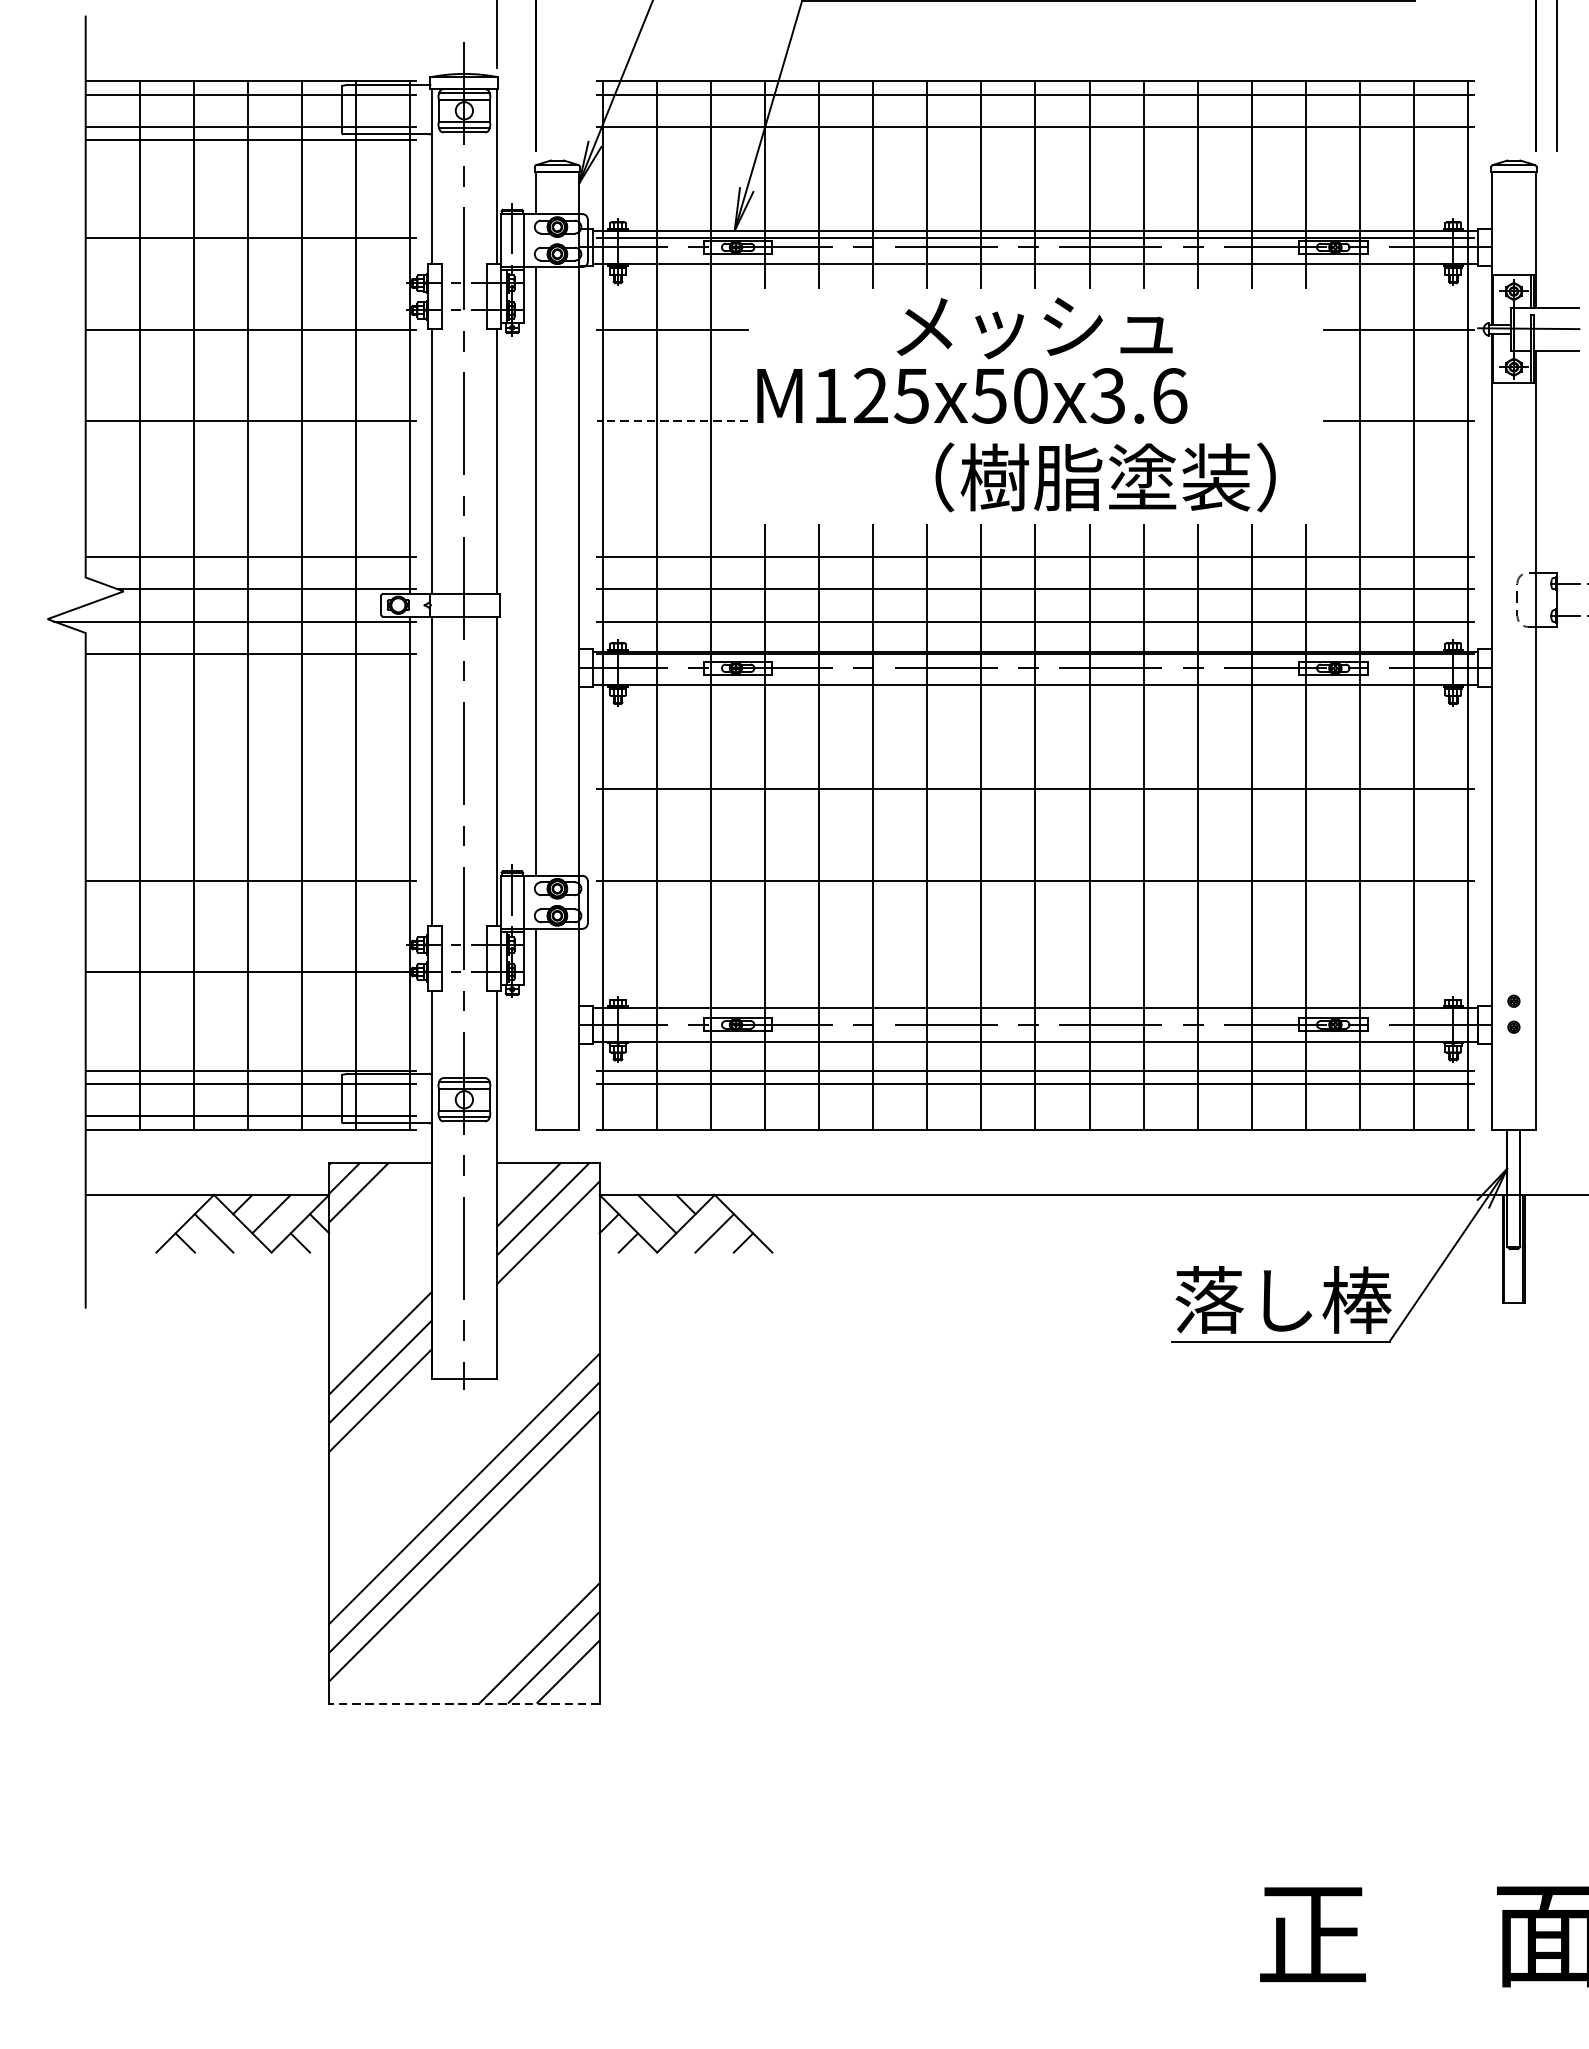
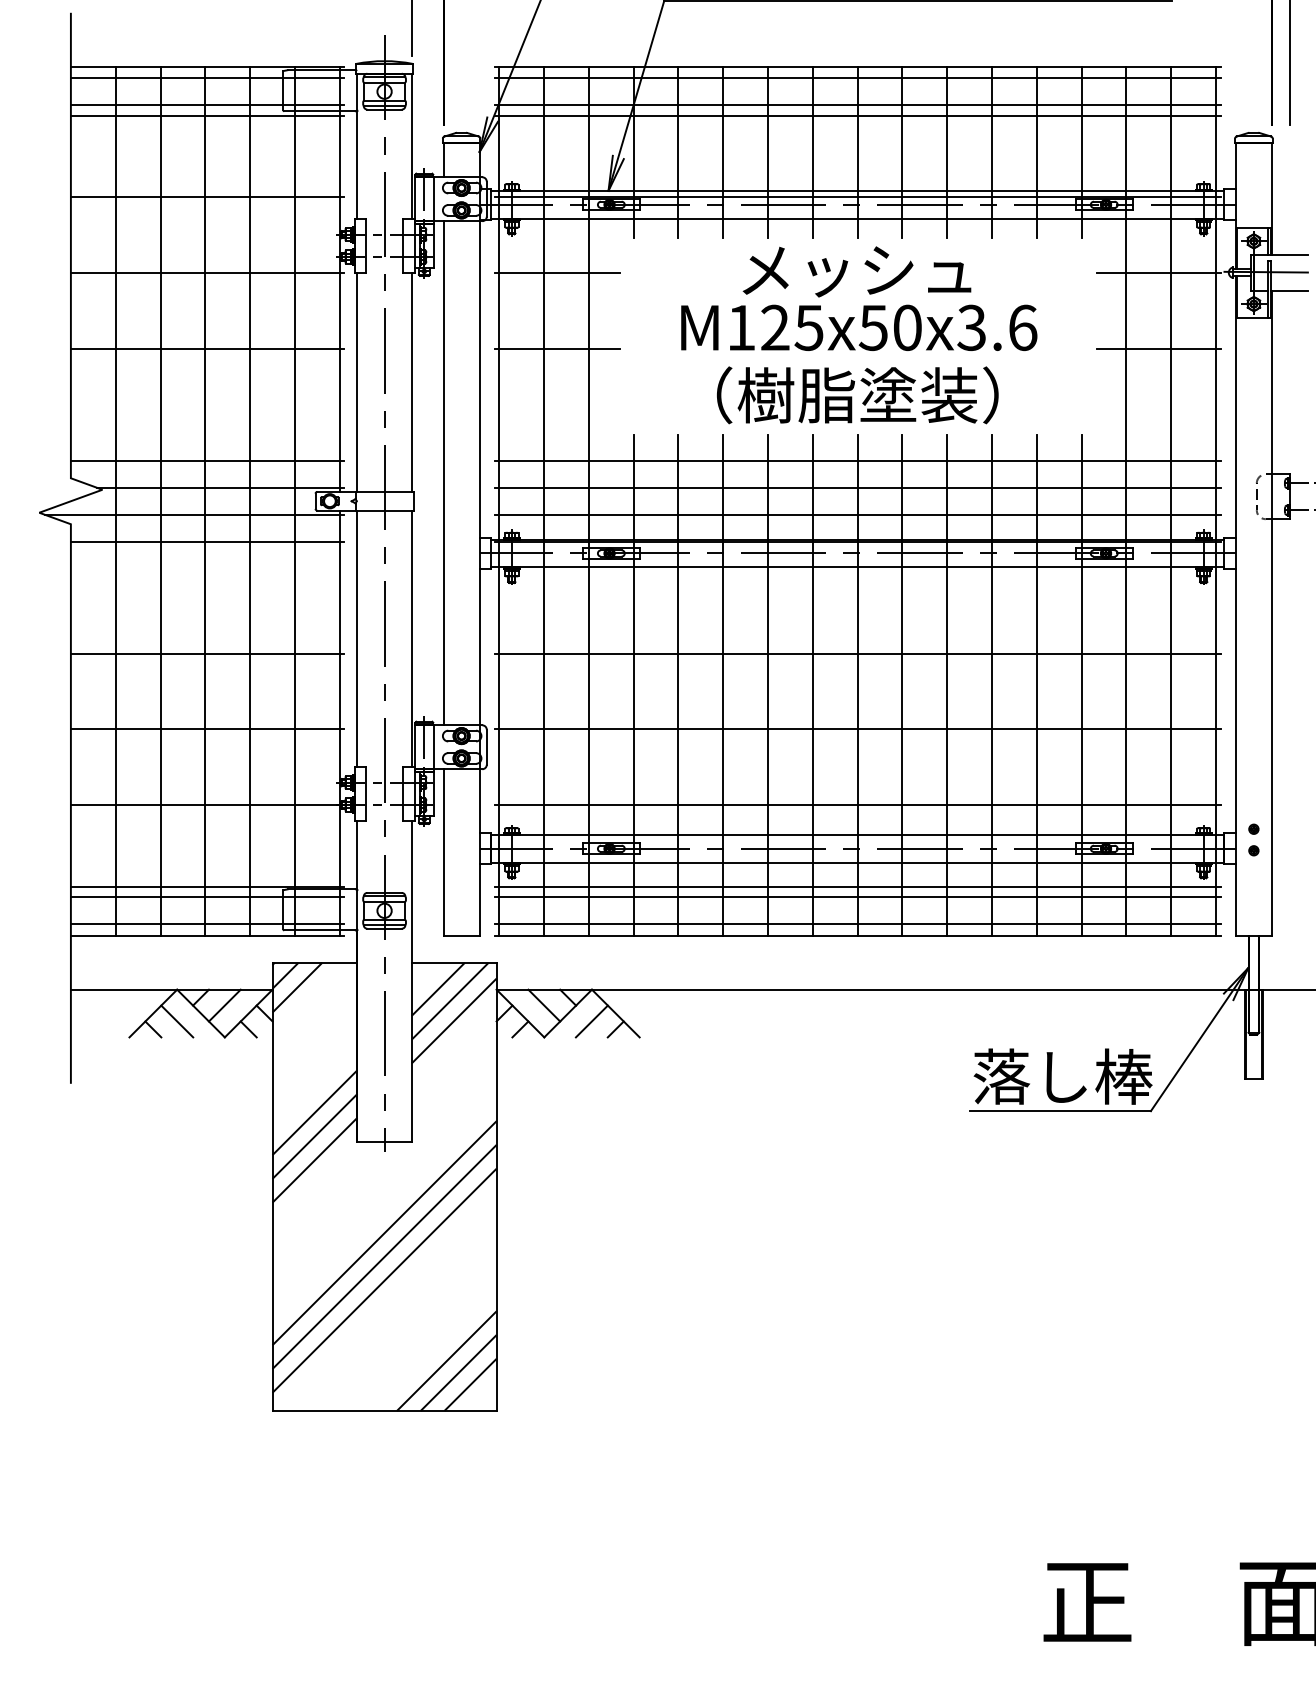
line: (1035, 139) -> (857, 115), added
text: (972, 395) -> (859, 327), moved
line: (673, 420) -> (557, 348), dashed -> solid
text: (1105, 477) -> (857, 395), moved
line: (250, 789) -> (207, 653), added
line: (1035, 972) -> (857, 805), added
line: (1035, 1116) -> (857, 924), added
line: (464, 1703) -> (384, 1410), dashed -> solid

